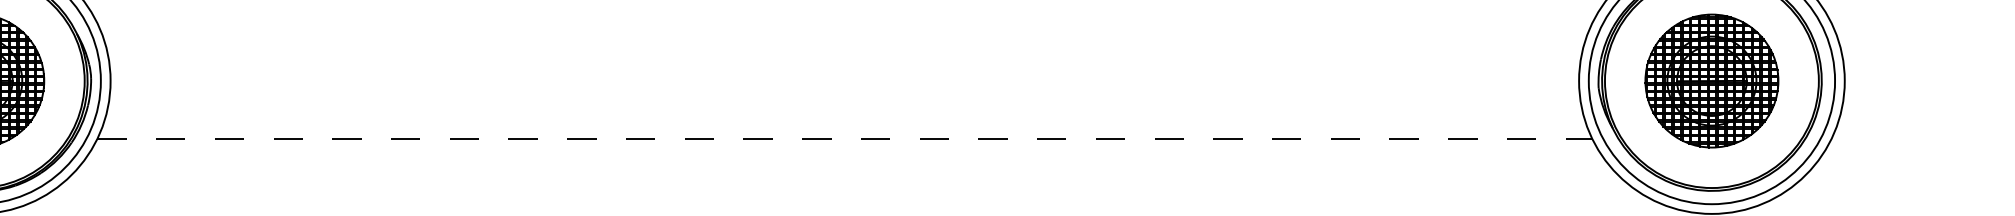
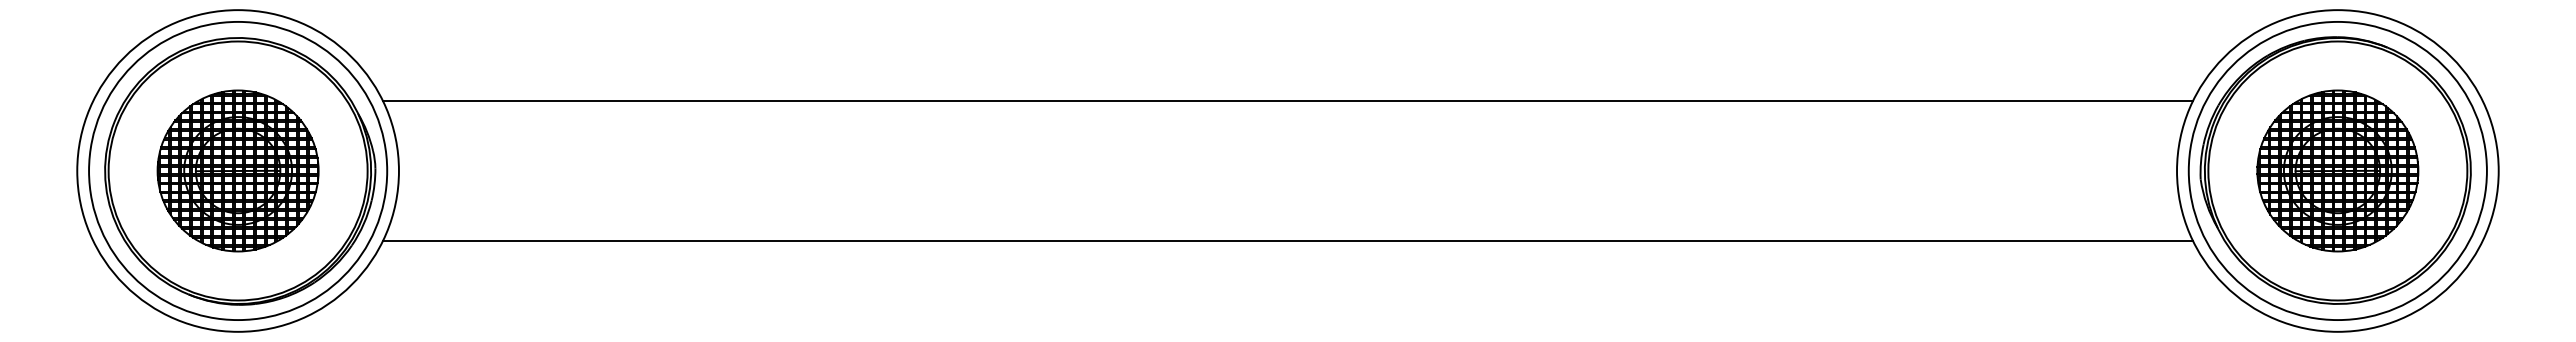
line: (844, 23) -> (1287, 101), added
line: (845, 139) -> (1288, 241), dashed -> solid

